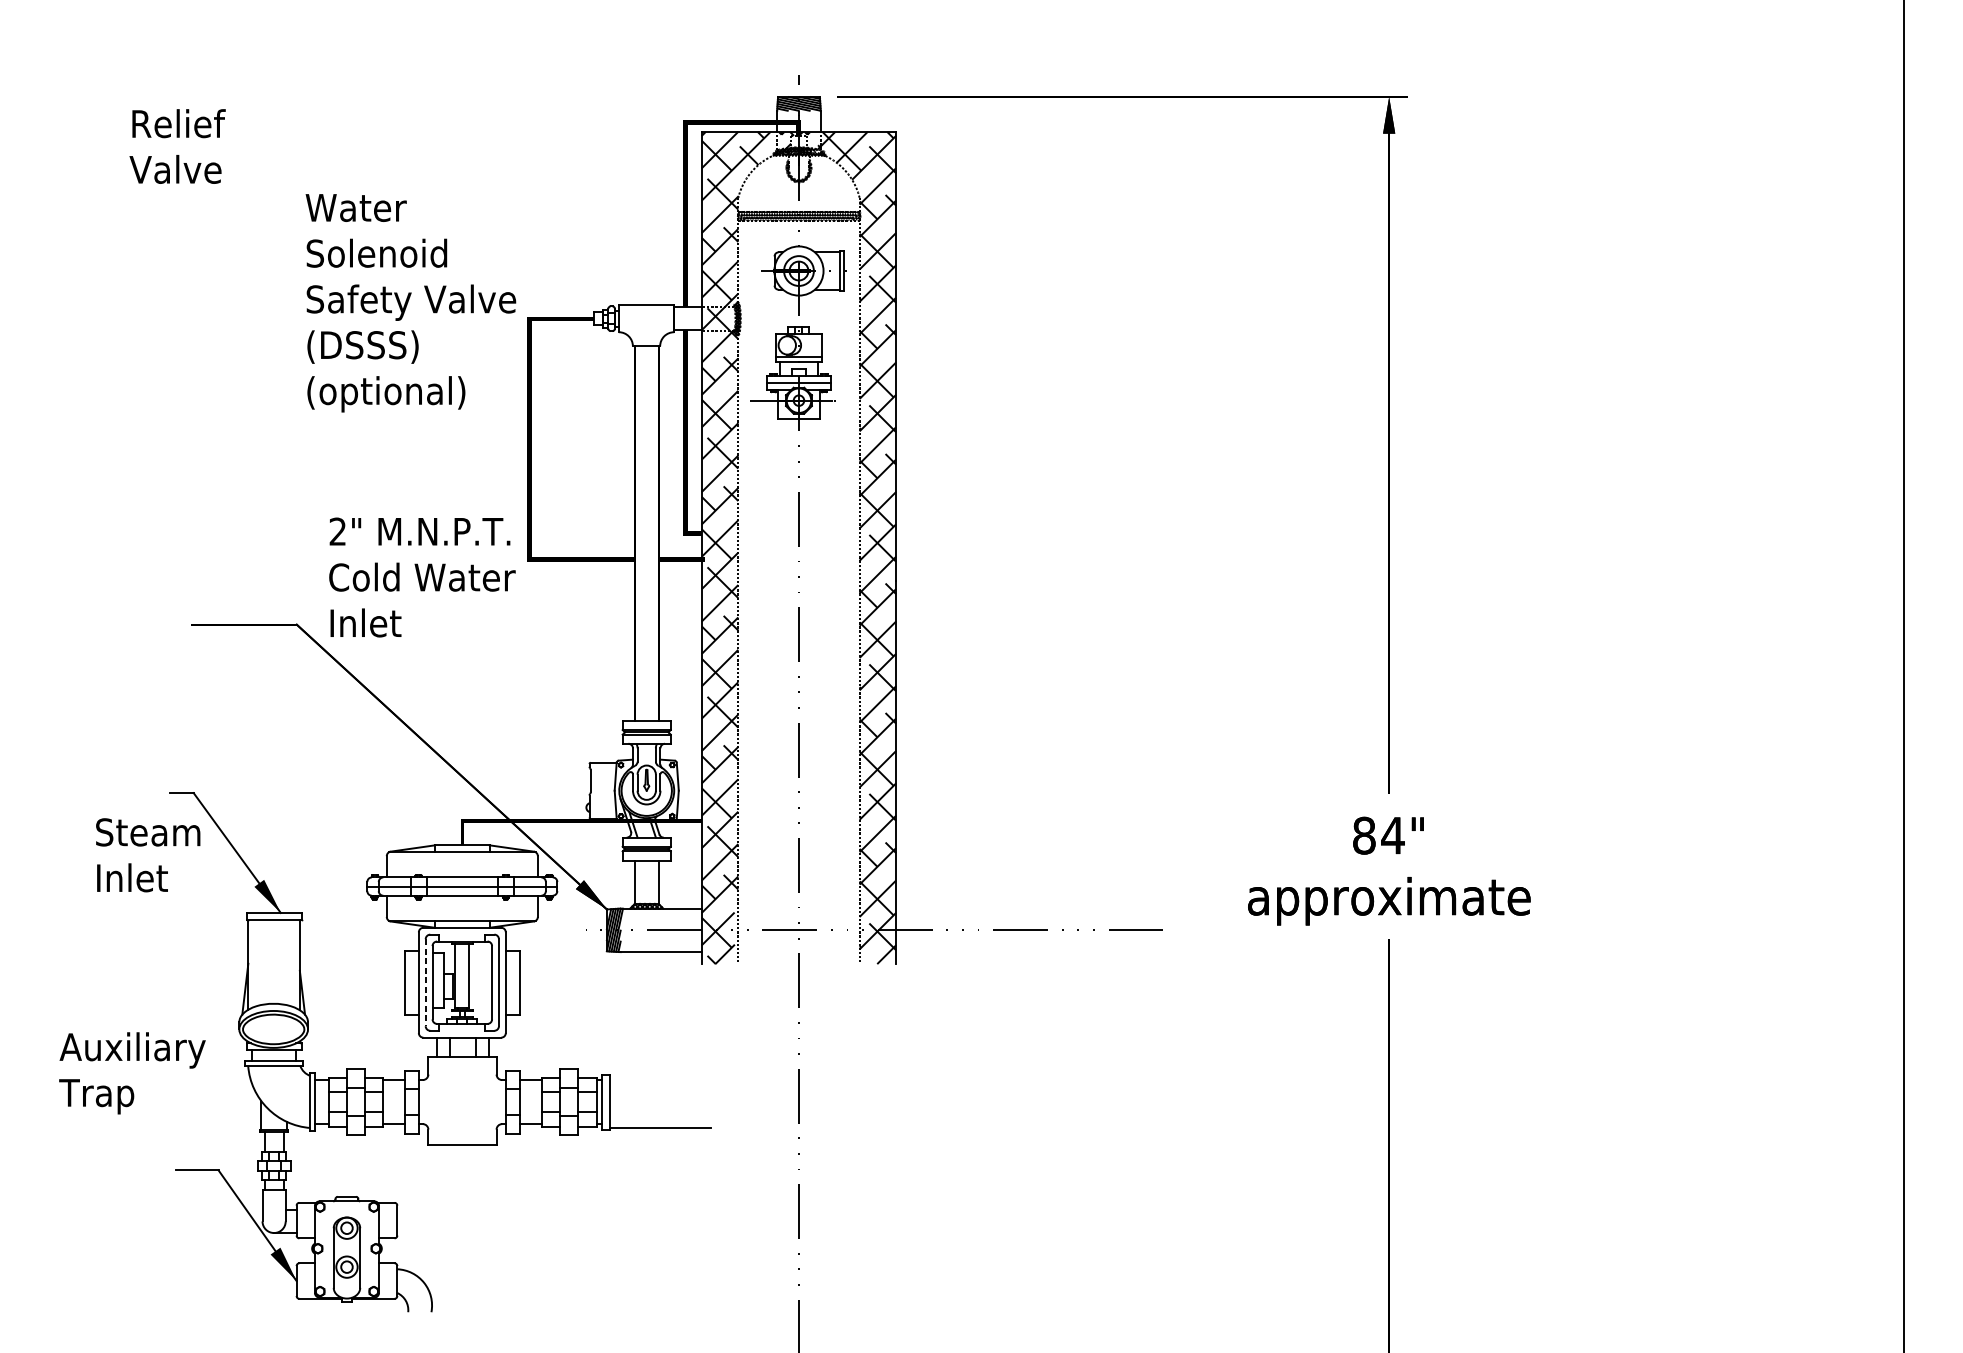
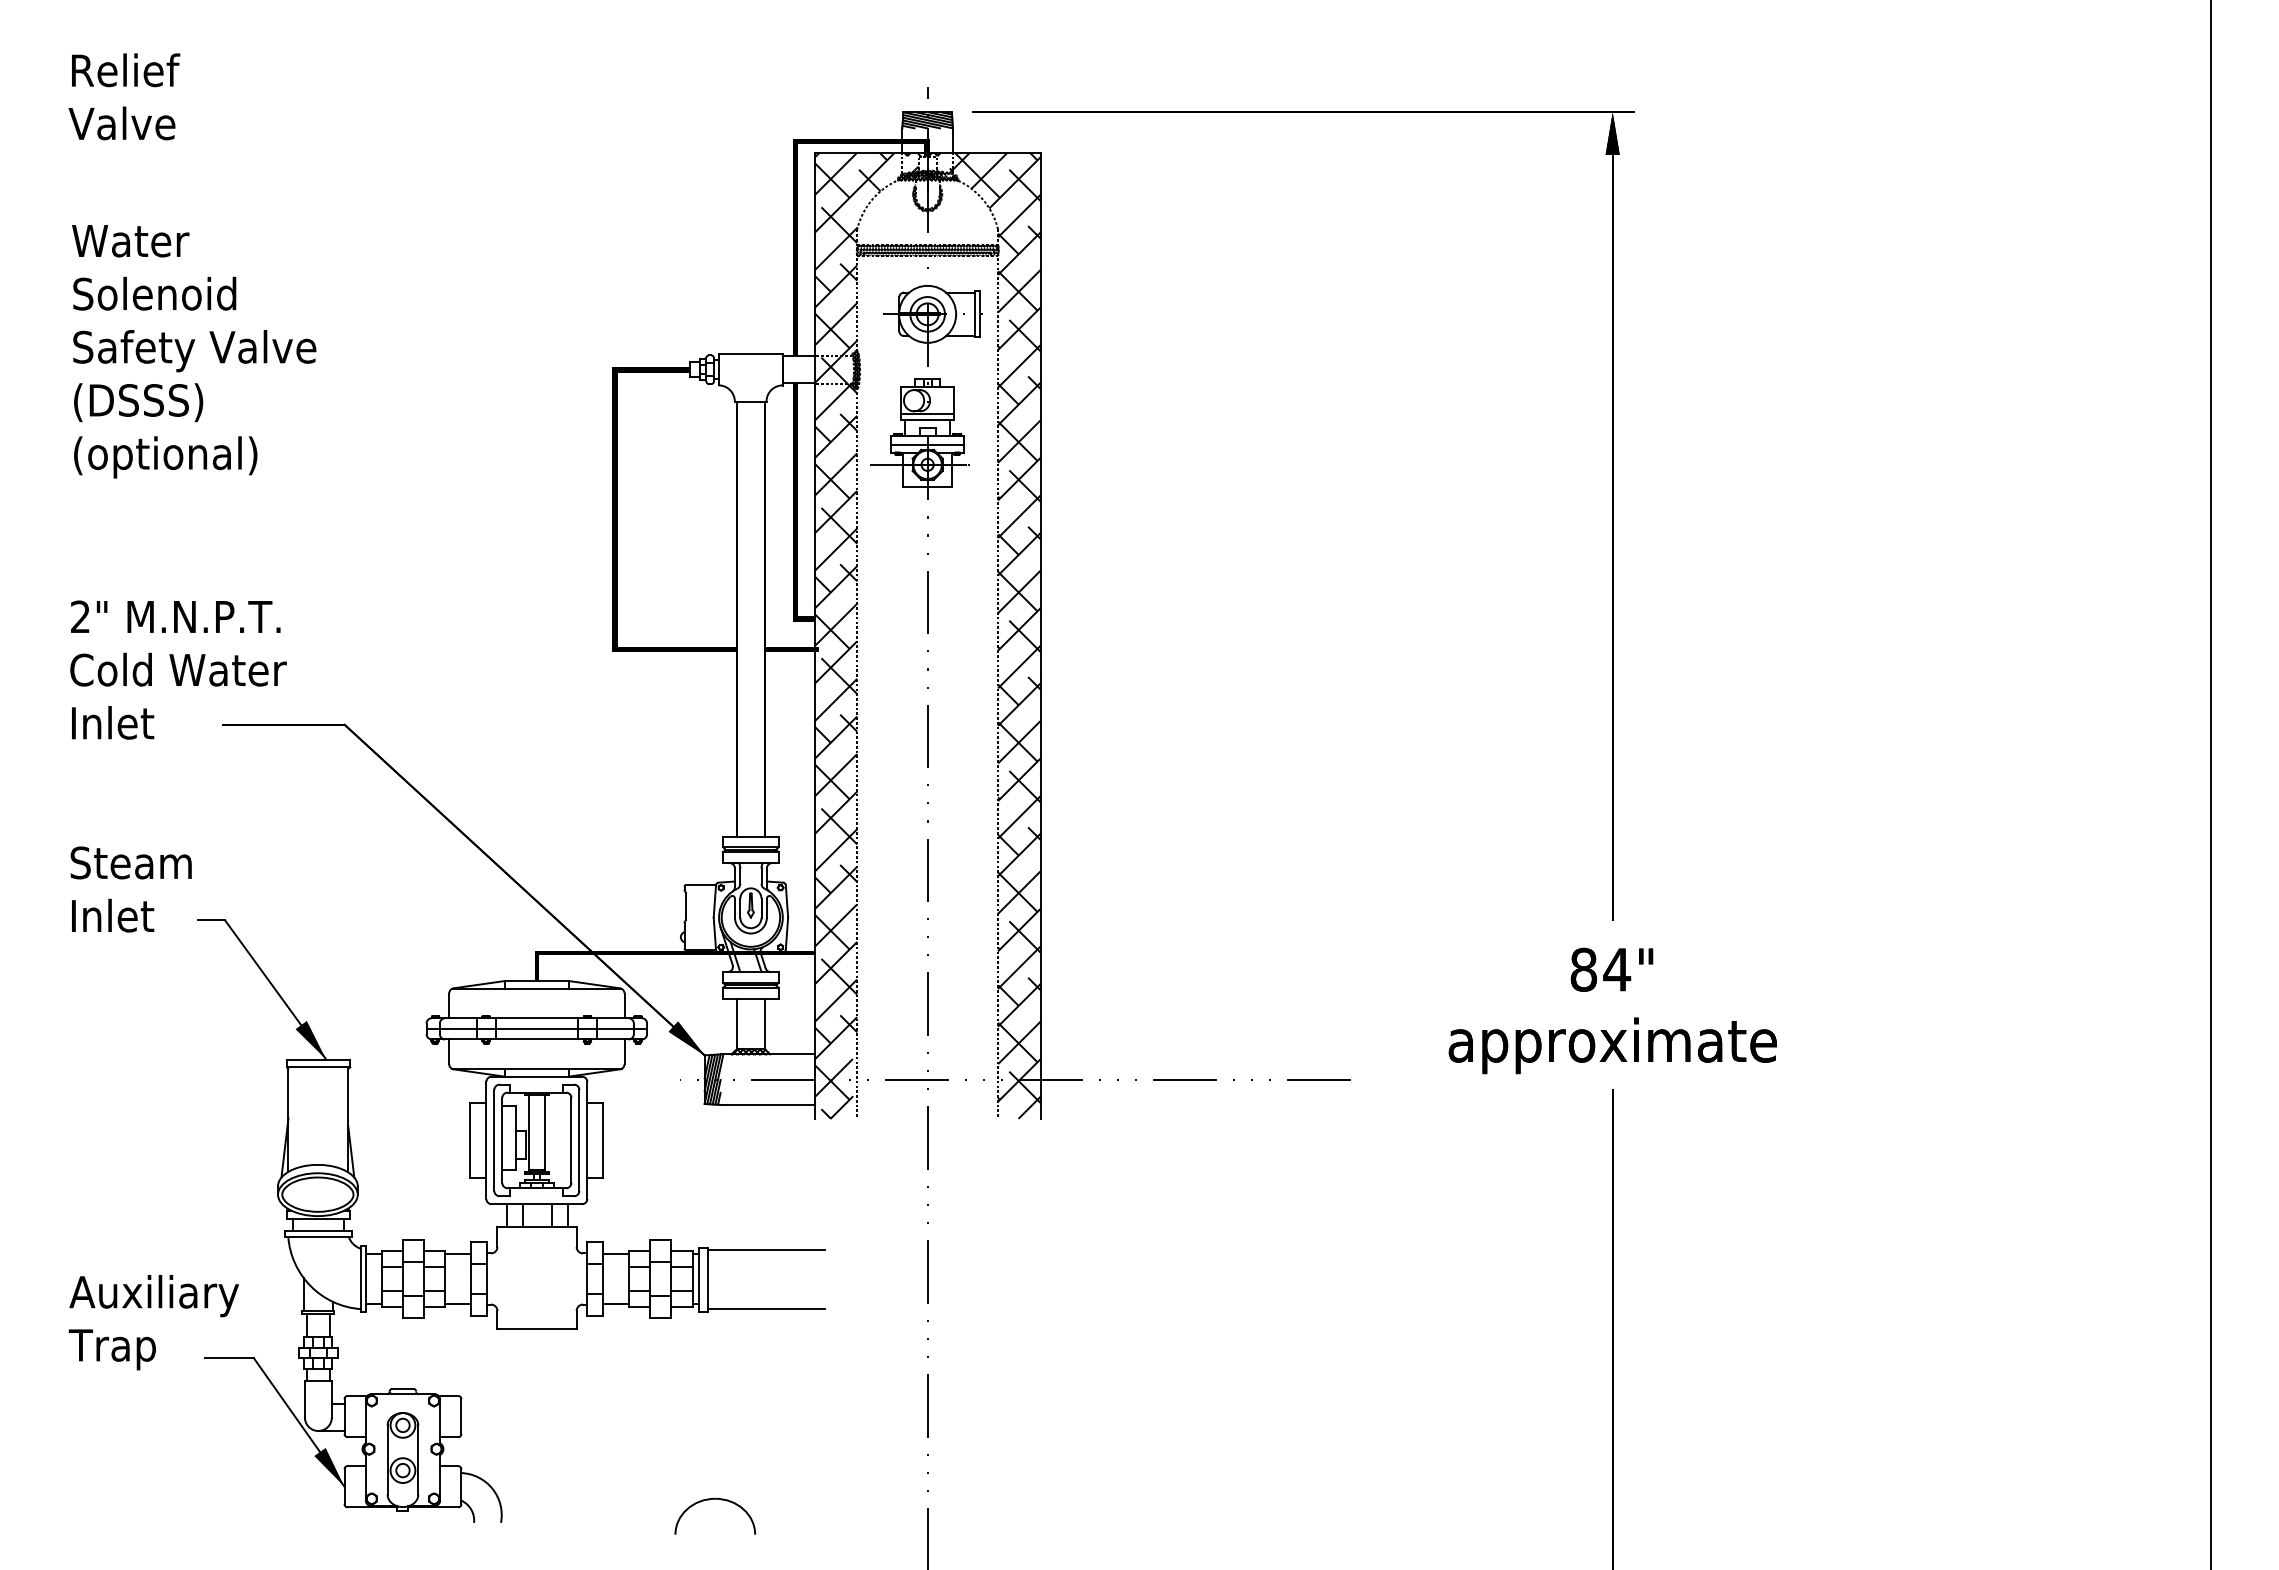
text: (177, 146) -> (124, 96), moved
text: (411, 303) -> (194, 351), moved
text: (422, 576) -> (178, 669), moved
text: (147, 855) -> (130, 889), moved
line: (425, 982) -> (494, 1140), dashed -> solid
text: (132, 1073) -> (153, 1322), moved
line: (660, 1077) -> (766, 1250), added
part: (616, 1292) -> (715, 1499), added

